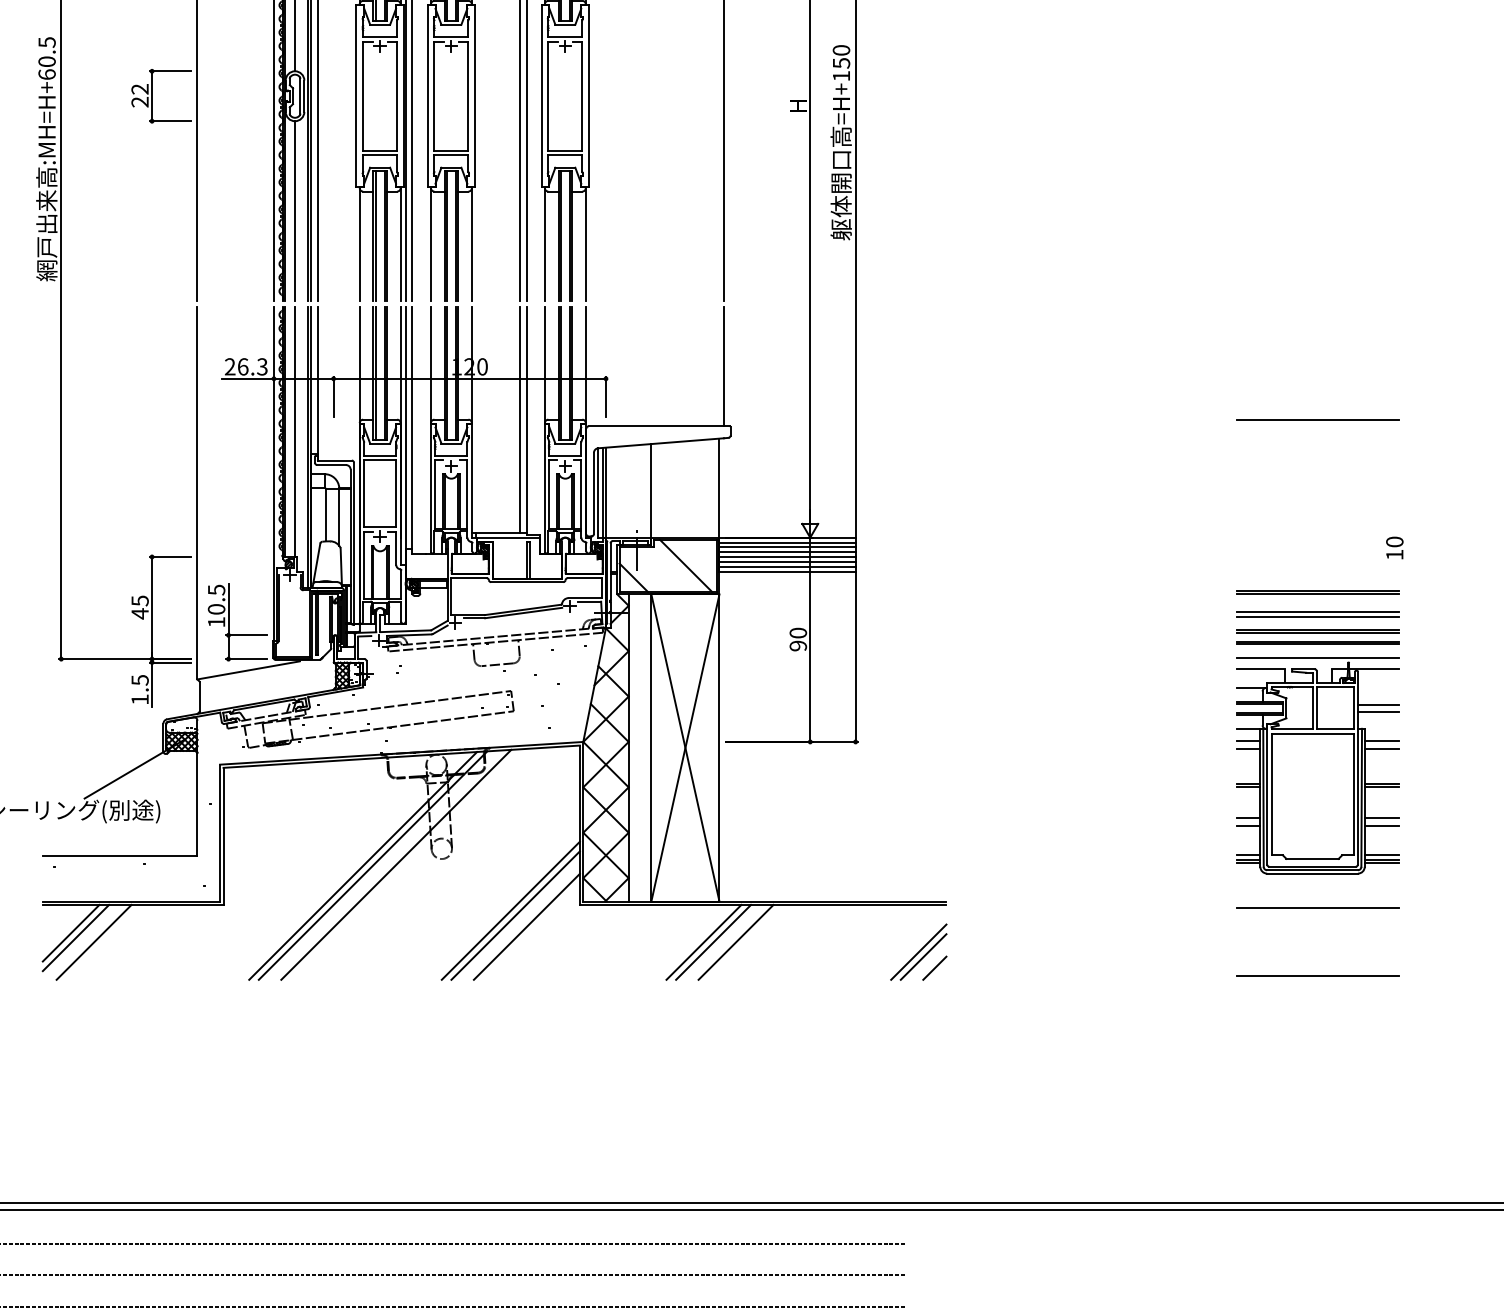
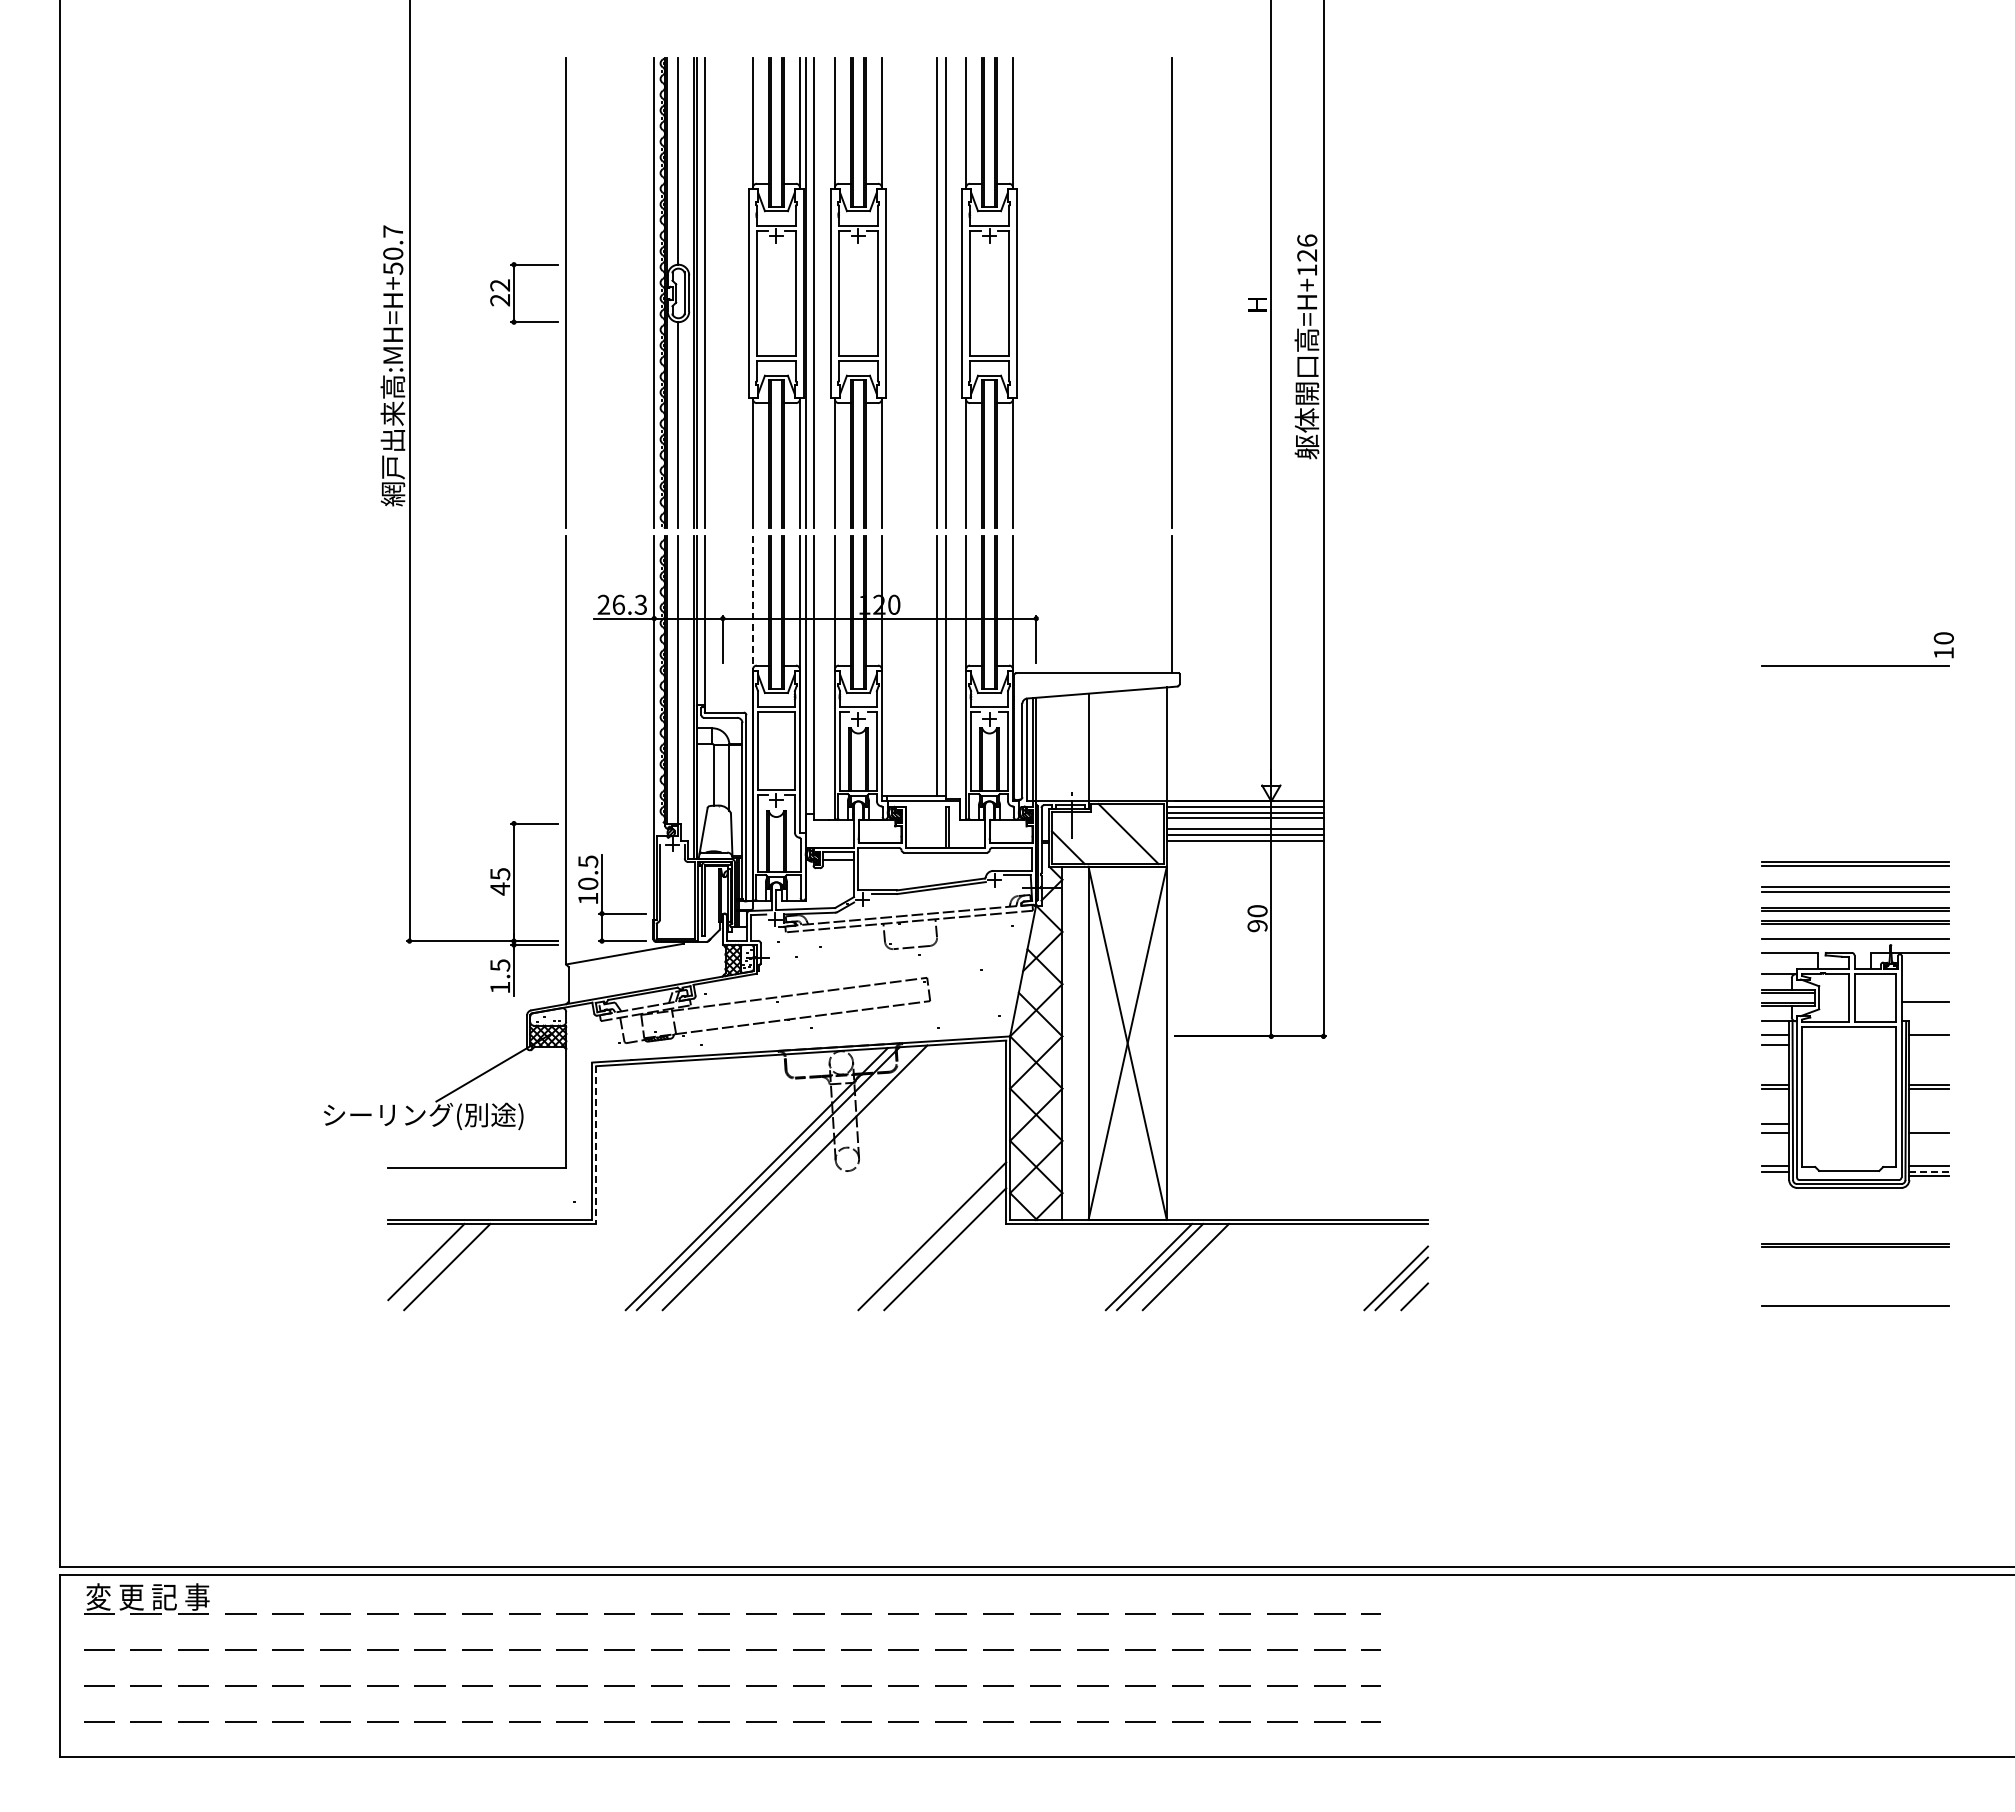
text: (841, 56) -> (1307, 247), =H+150 -> =H+126
text: (47, 58) -> (393, 249), :MH=H+60.5 -> :MH=H+50.7
line: (359, 364) -> (752, 602), solid -> dashed
text: (1394, 548) -> (1943, 645), moved
line: (786, 556) -> (1244, 823), removed
line: (1378, 704) -> (1925, 993), removed
line: (1382, 749) -> (1929, 1045), removed
line: (1382, 818) -> (1929, 1124), removed
line: (223, 836) -> (596, 1145), solid -> dashed
line: (1382, 859) -> (1929, 1171), solid -> dashed
line: (1248, 862) -> (1775, 1175), removed
line: (1317, 908) -> (1855, 1227), removed
line: (510, 910) -> (926, 1230), removed
line: (1317, 922) -> (1855, 1244), added
line: (70, 933) -> (420, 1256), removed

